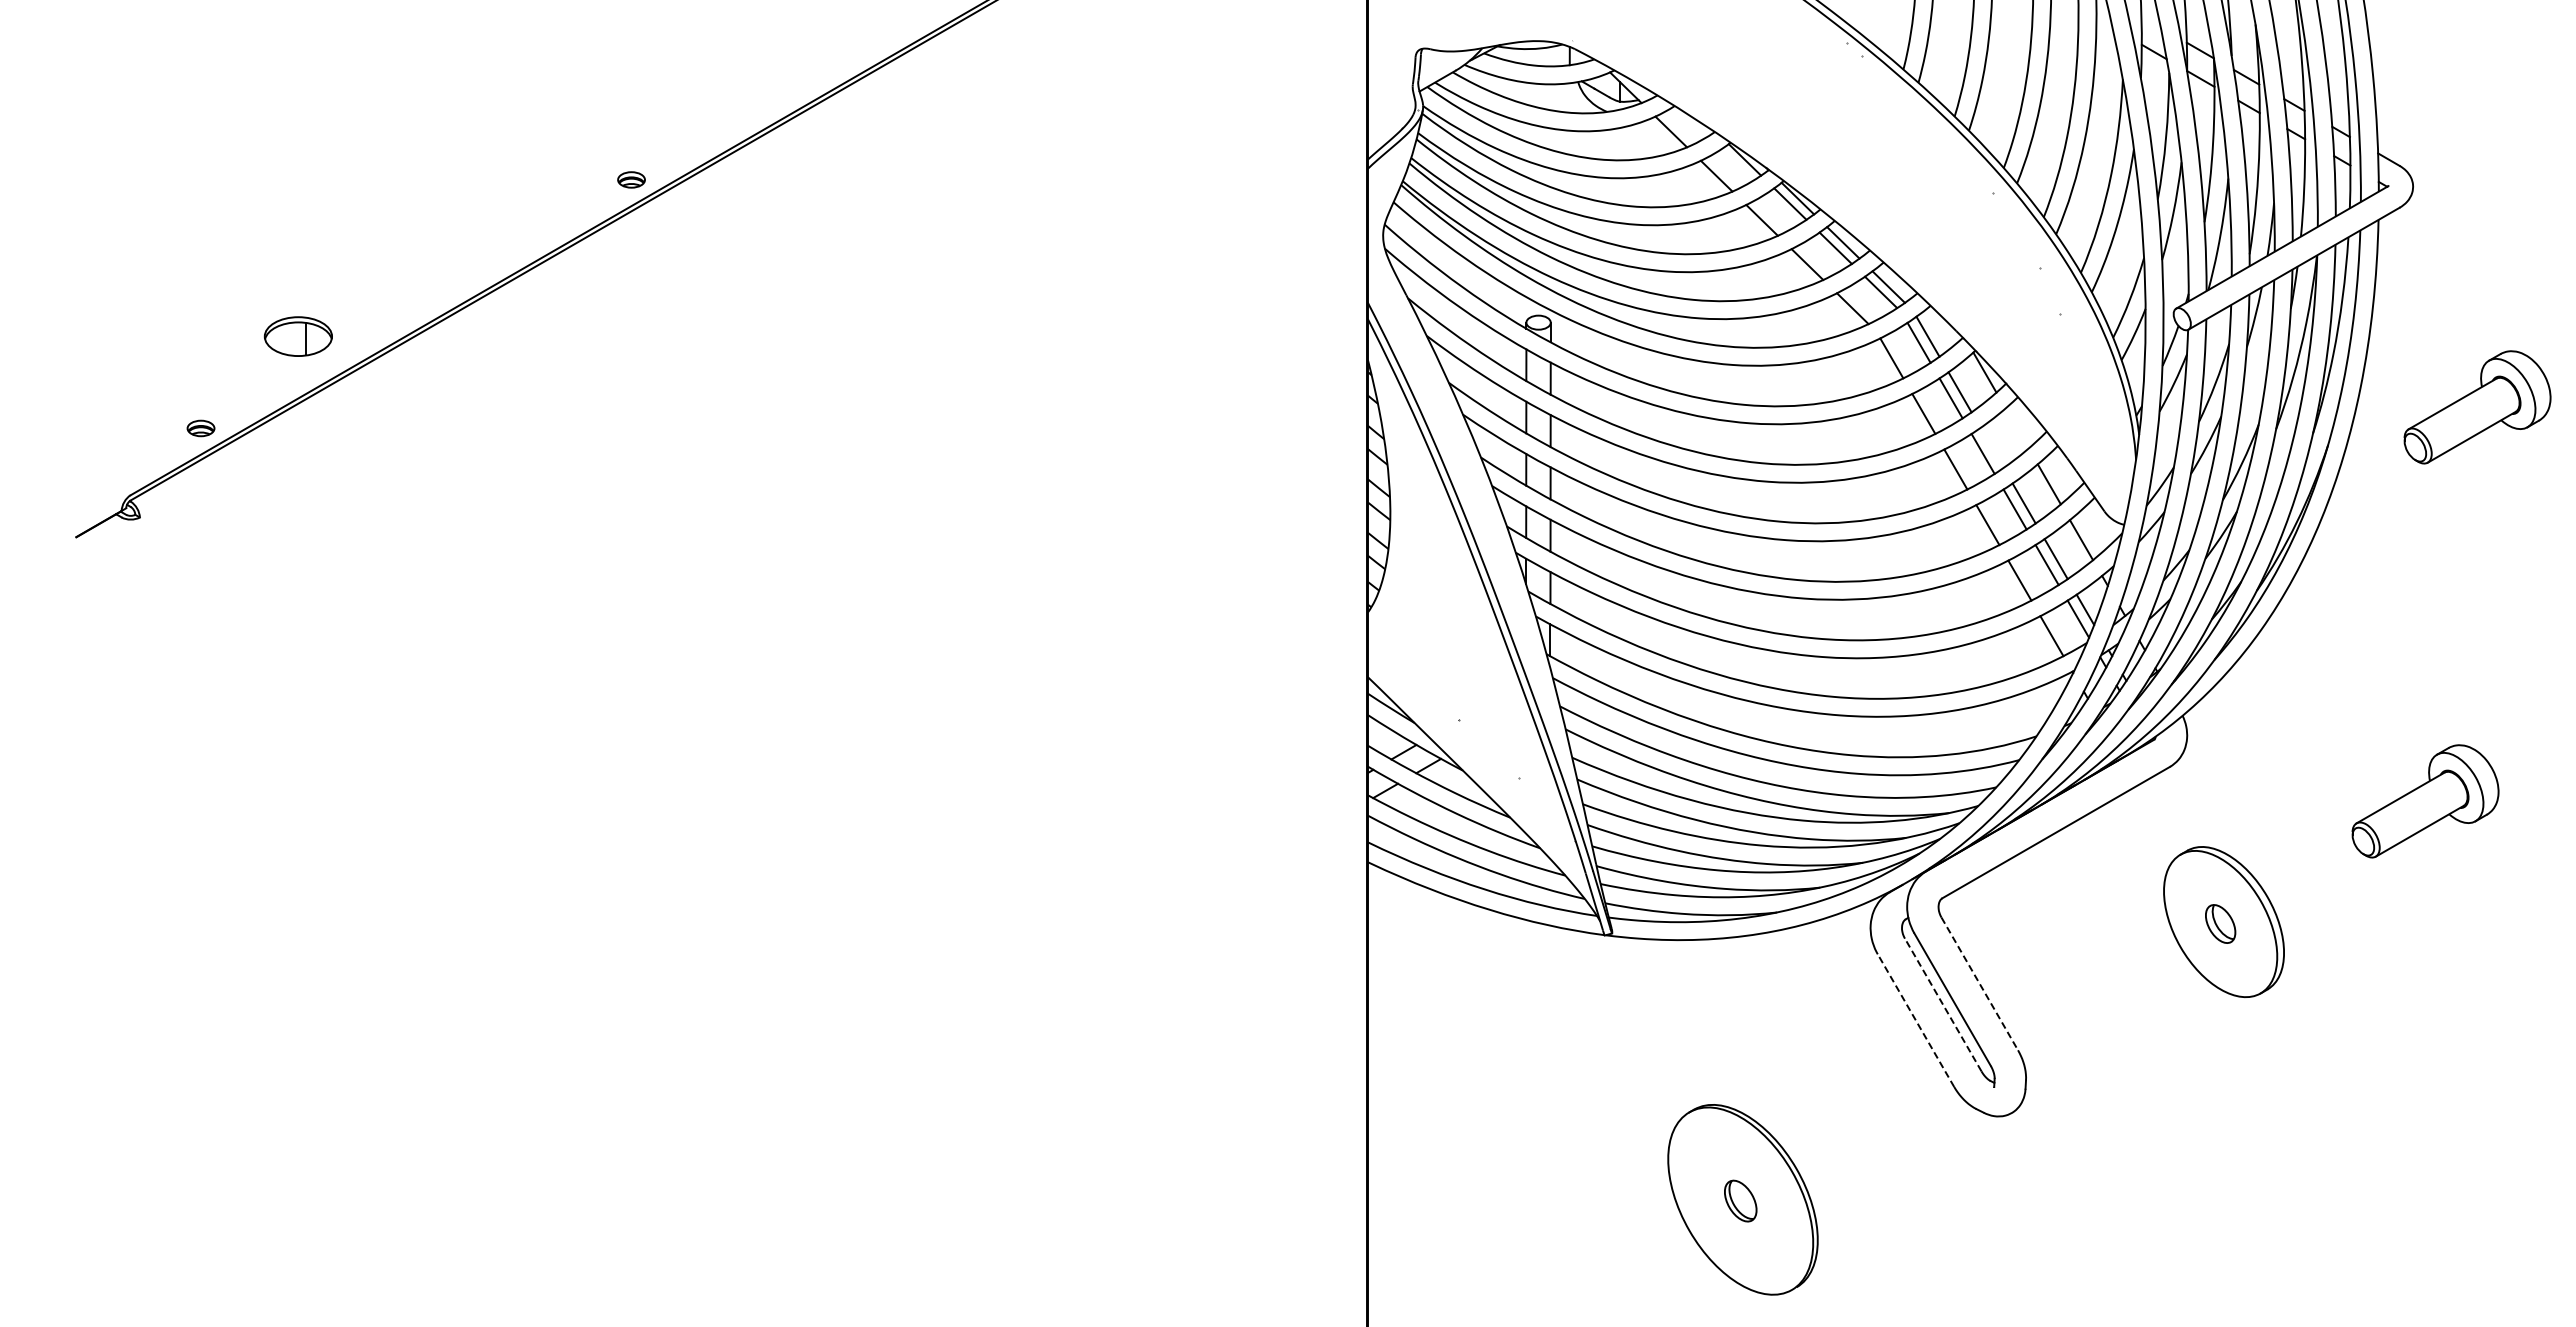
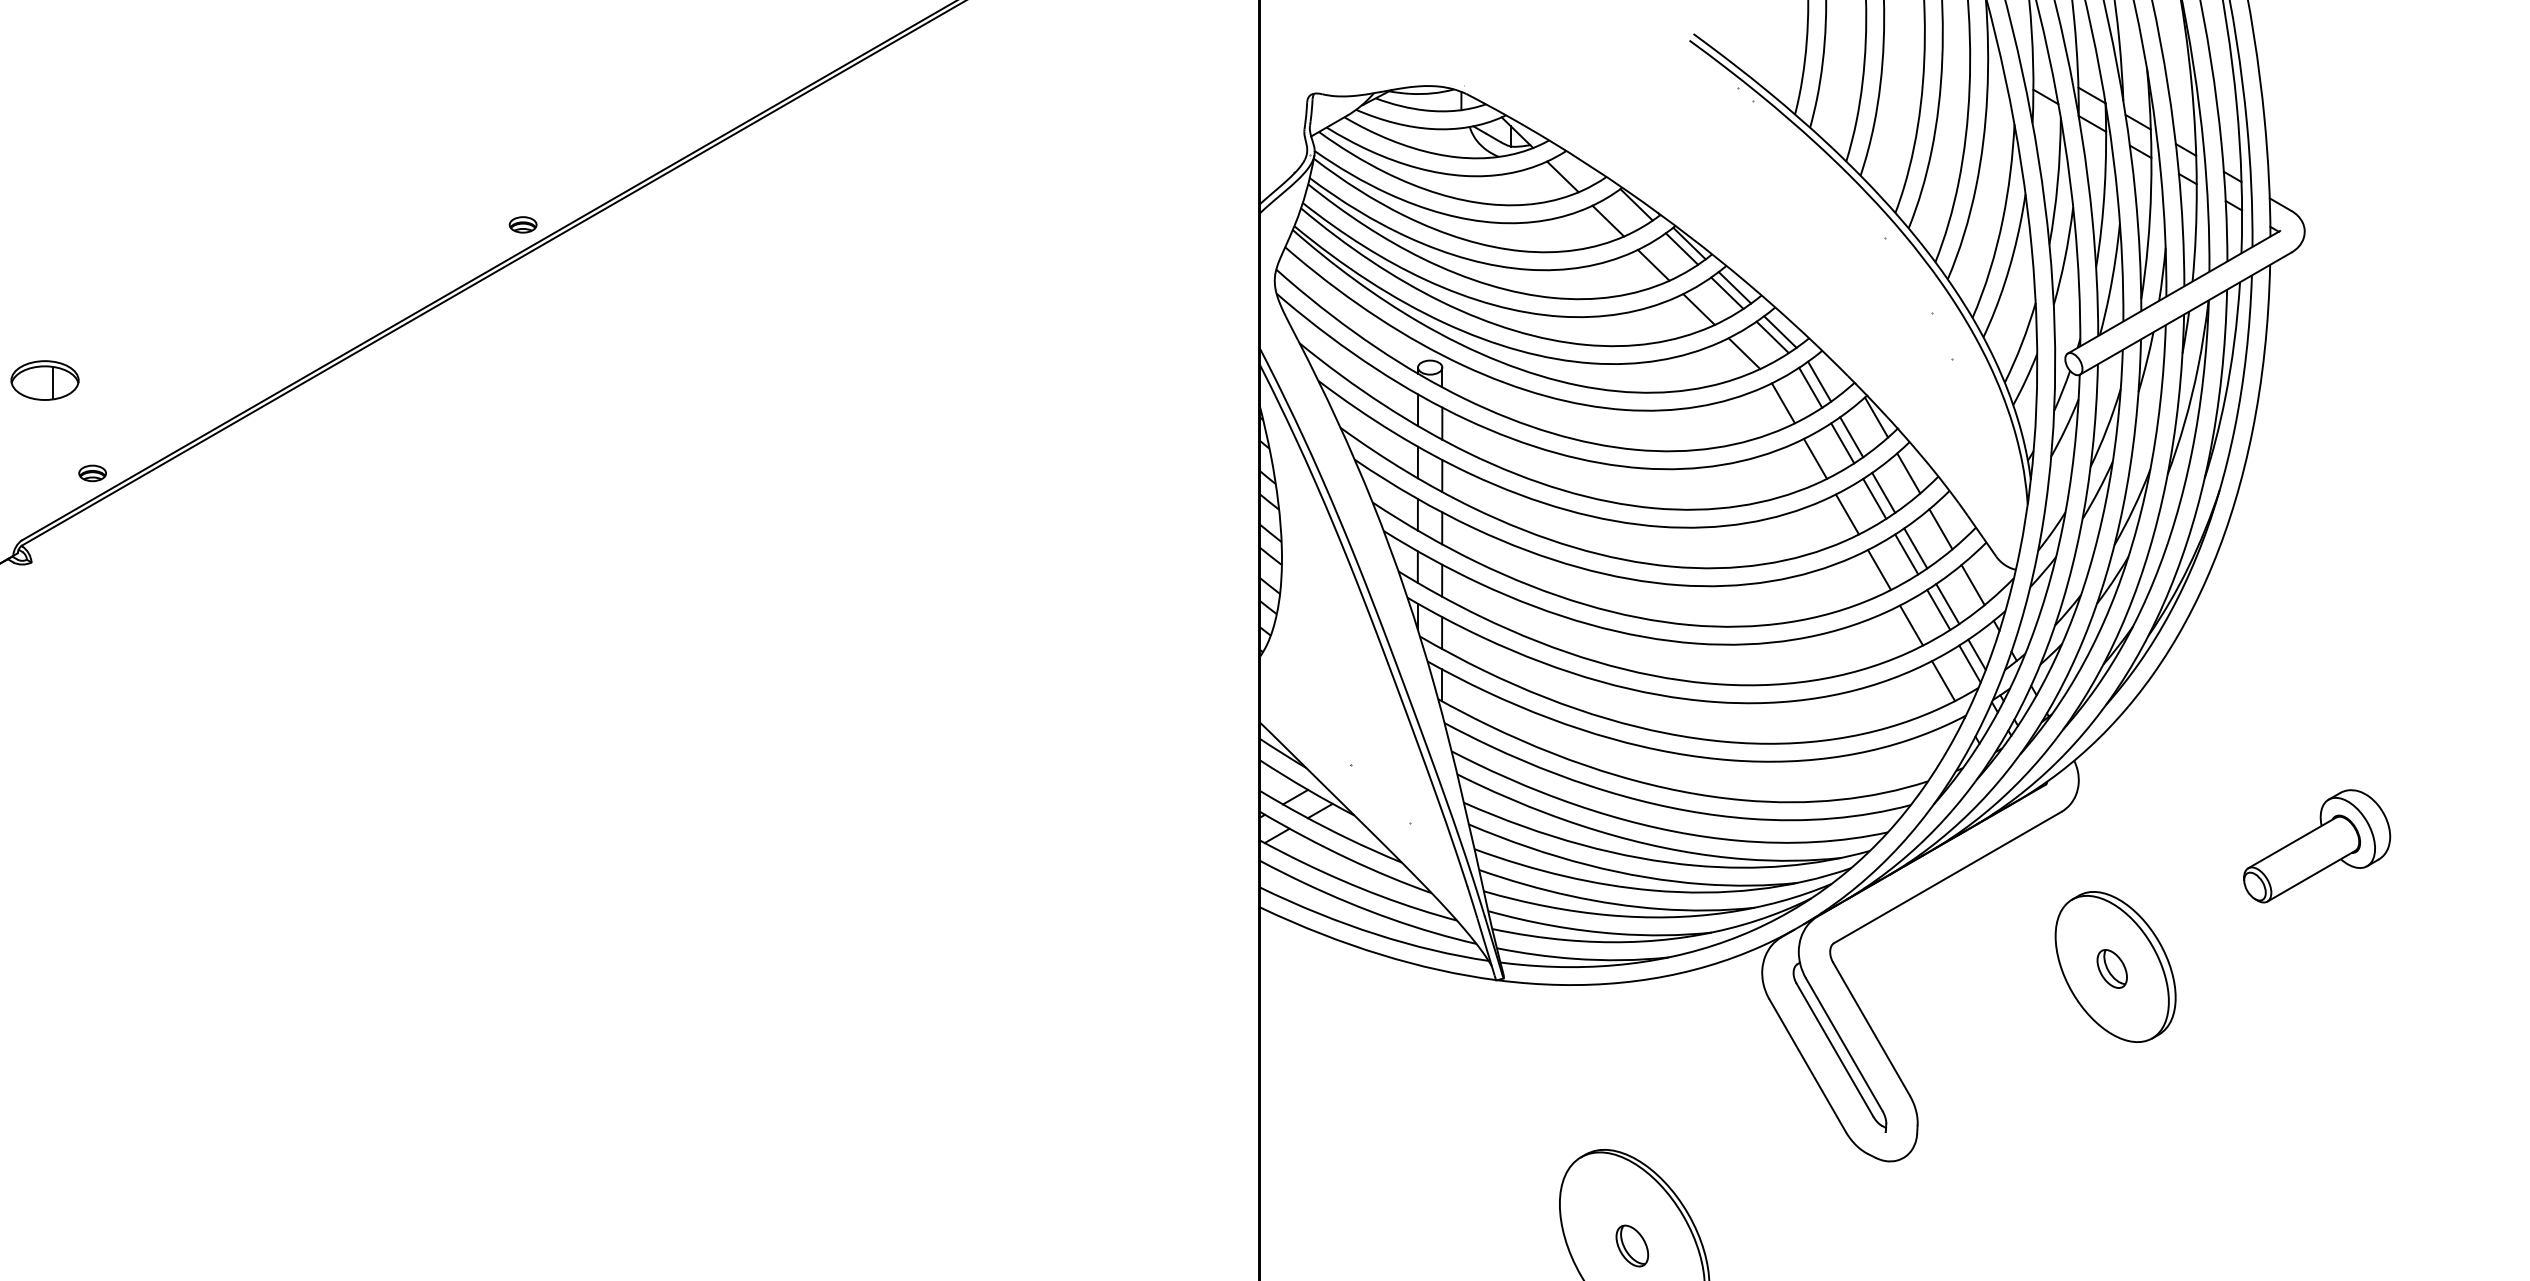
part: (297, 336) -> (44, 380), moved
part: (2477, 407) -> (2369, 452), removed
line: (2016, 428) -> (1908, 473), added
line: (1991, 447) -> (1883, 492), added
line: (1979, 983) -> (1871, 1028), dashed -> solid
line: (1943, 1004) -> (1835, 1049), dashed -> solid
line: (1916, 1020) -> (1808, 1065), dashed -> solid

